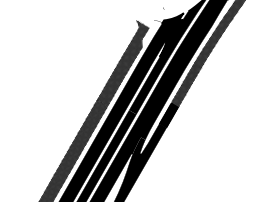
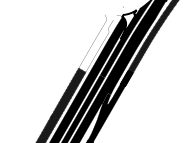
fill: (171, 34) -> (128, 24), removed
hatch: (123, 63) -> (96, 43), removed

